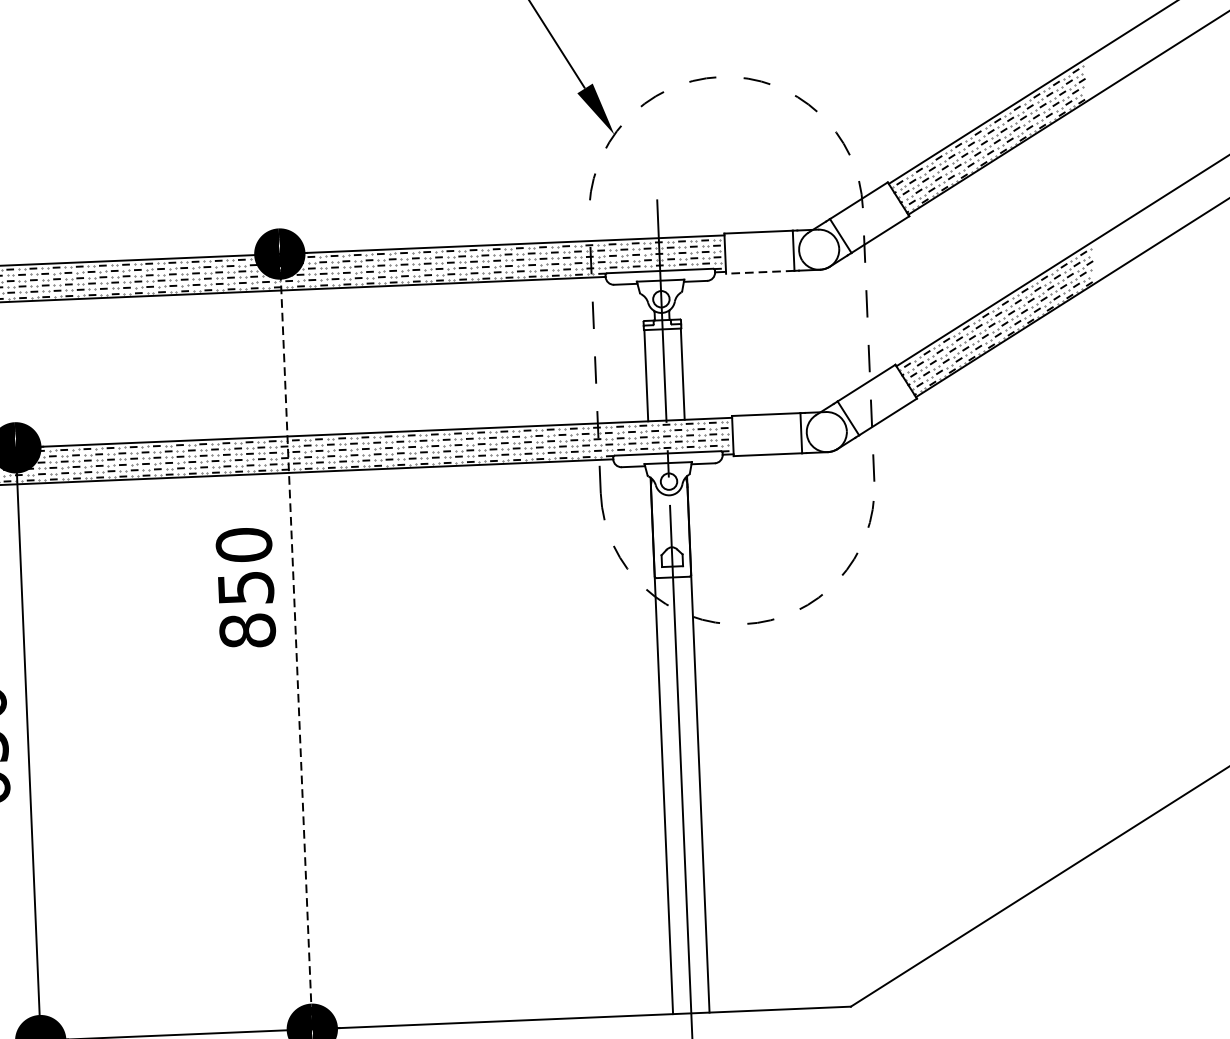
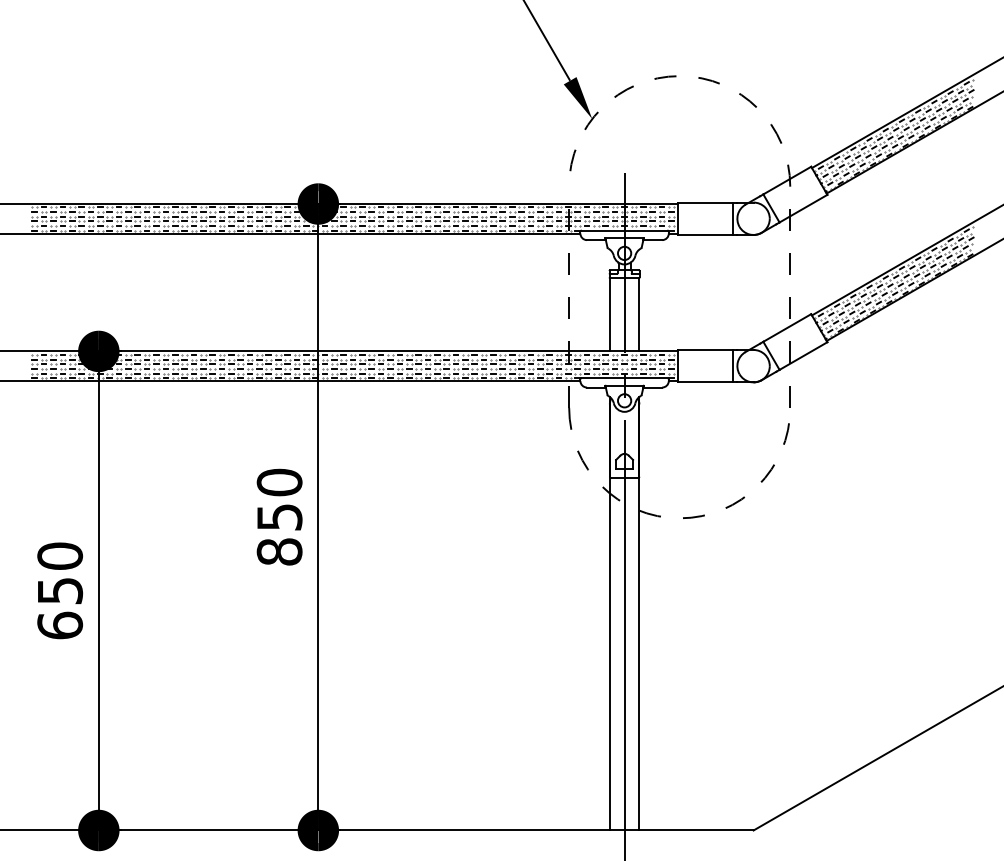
line: (760, 271) -> (705, 234), dashed -> solid
text: (245, 587) -> (279, 516), moved
line: (296, 640) -> (318, 516), dashed -> solid

